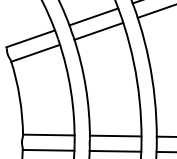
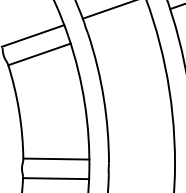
line: (98, 30) -> (119, 25), removed
line: (115, 135) -> (141, 159), removed
line: (115, 150) -> (141, 178), removed

